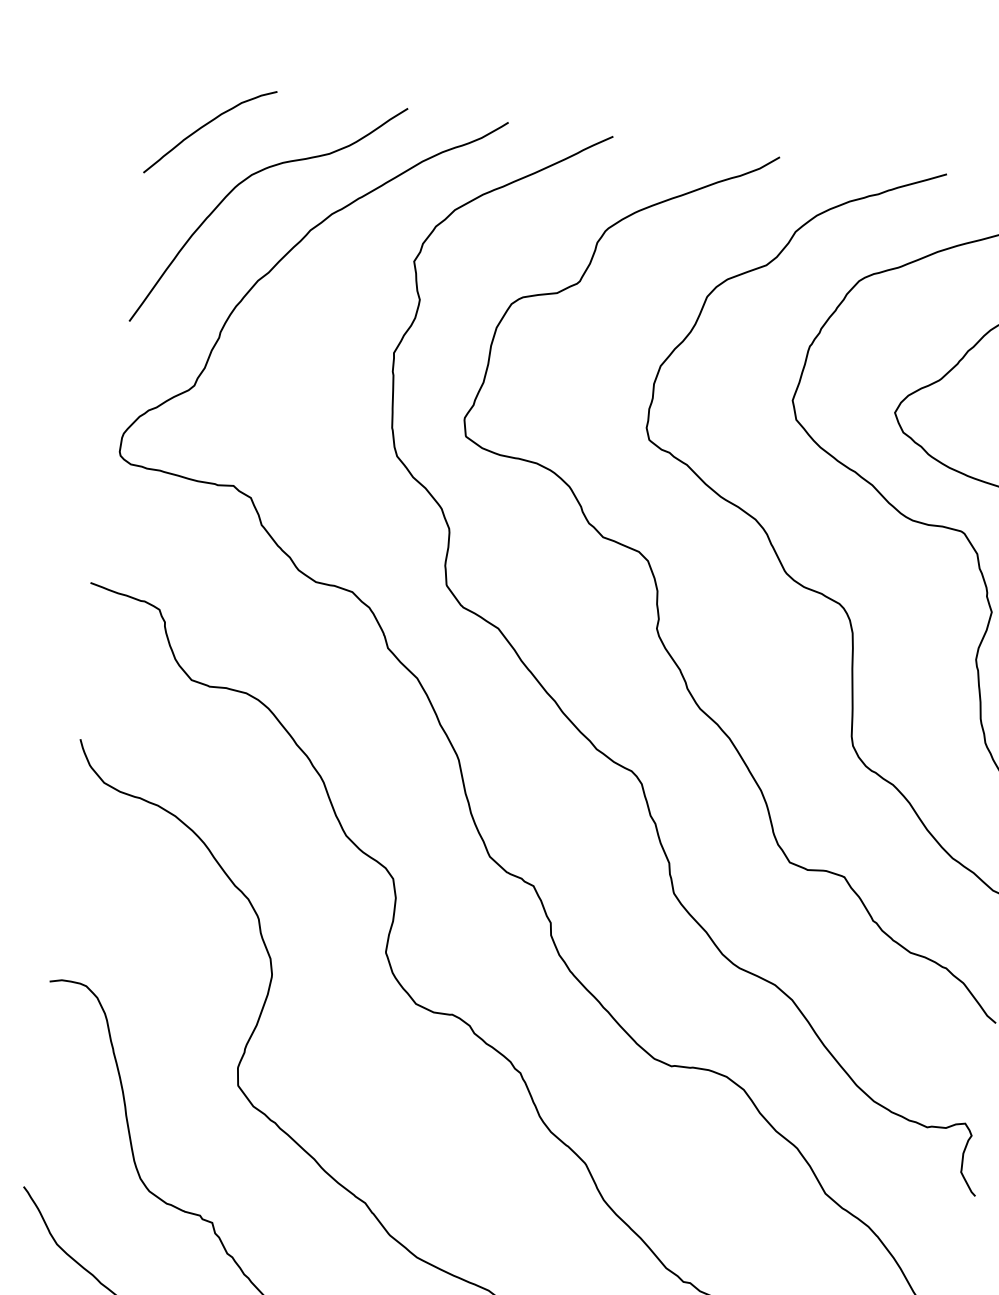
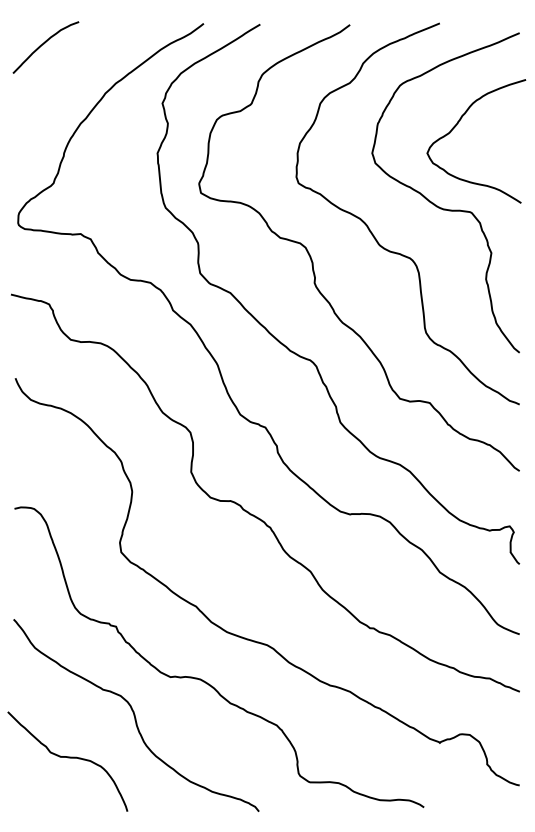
curve: (244, 183) -> (67, 72), removed

